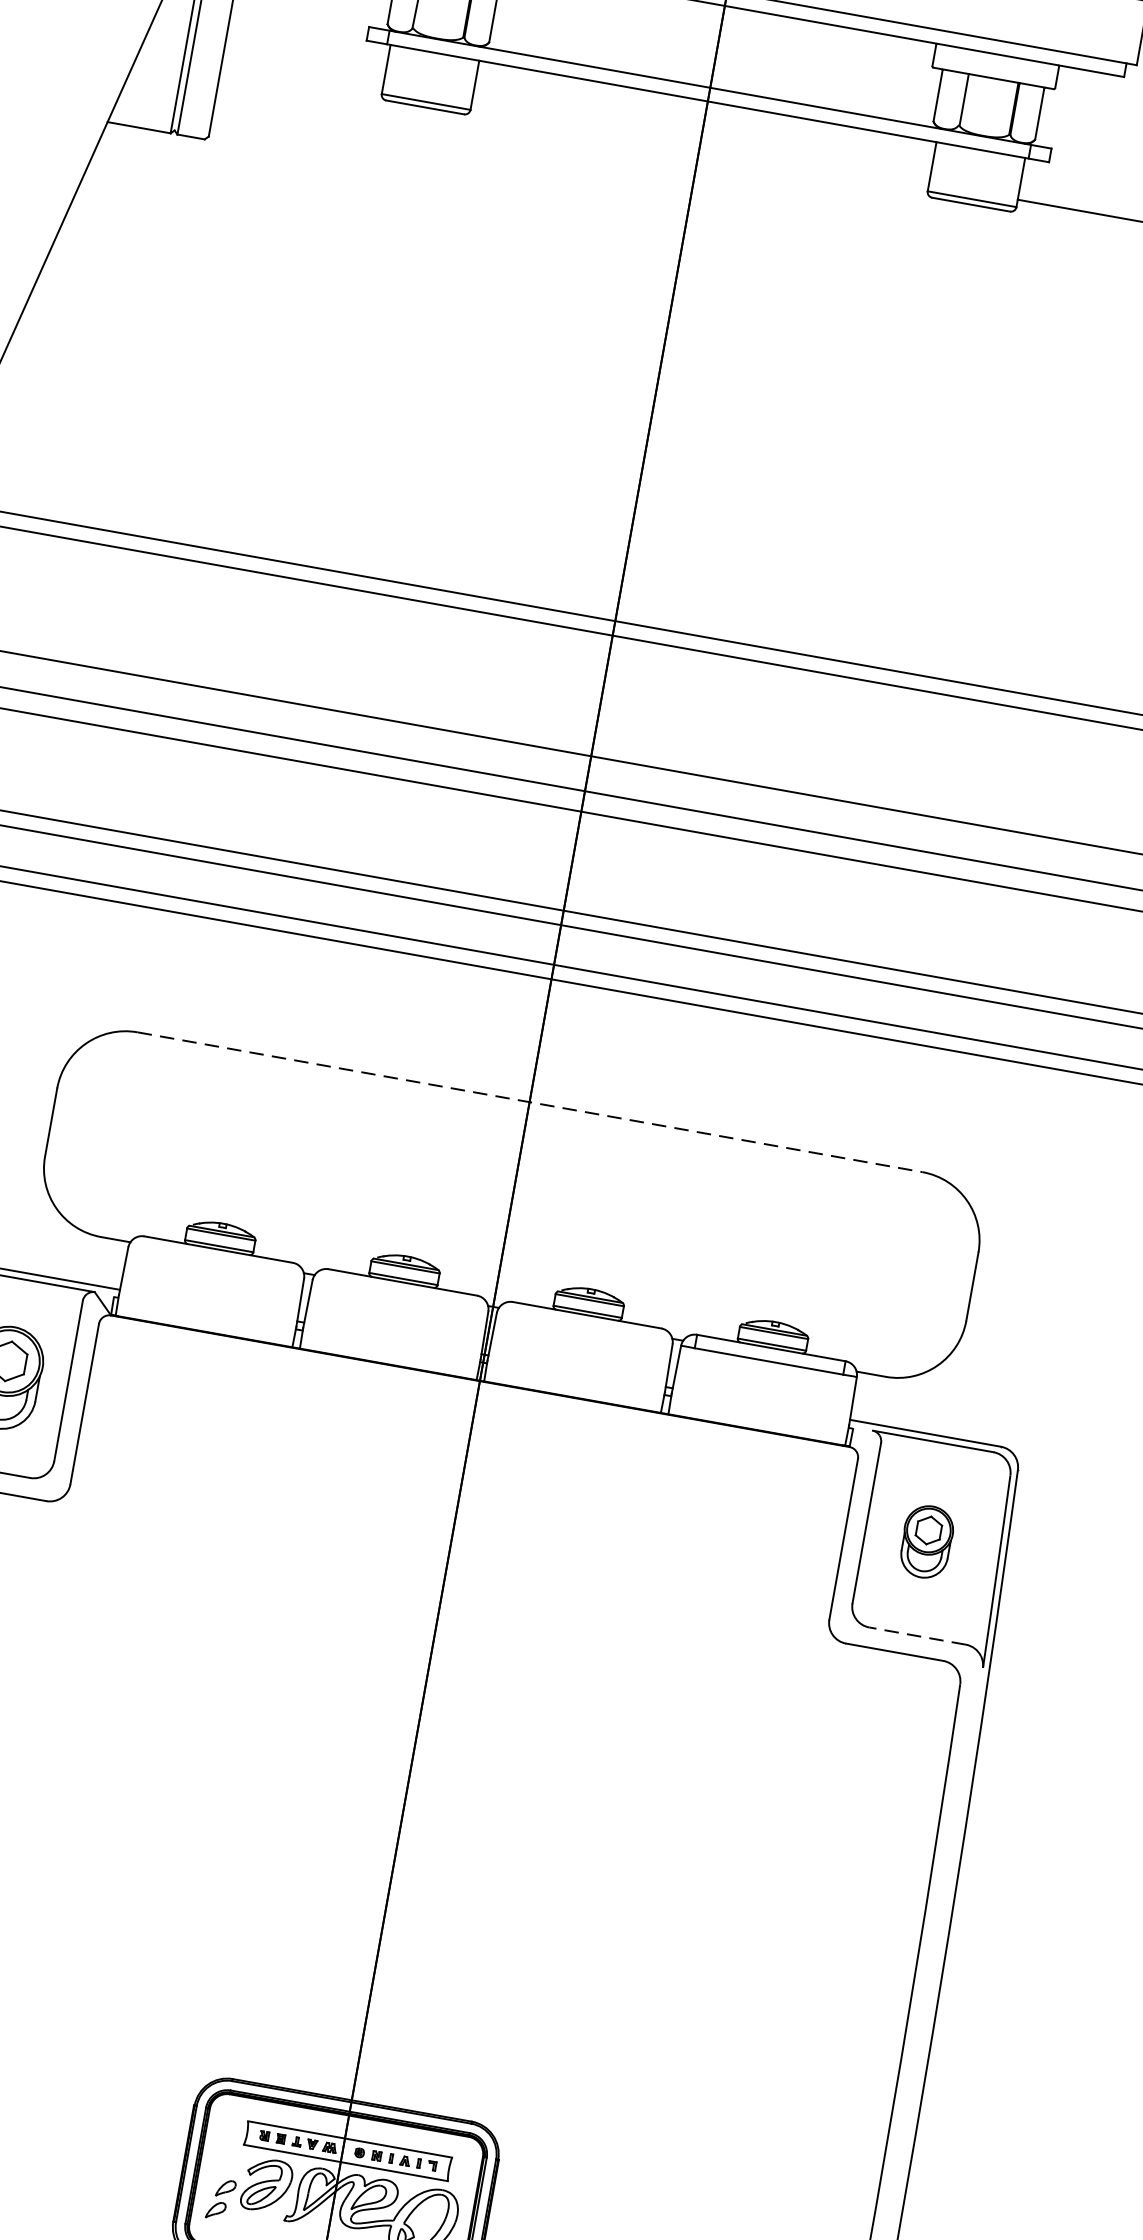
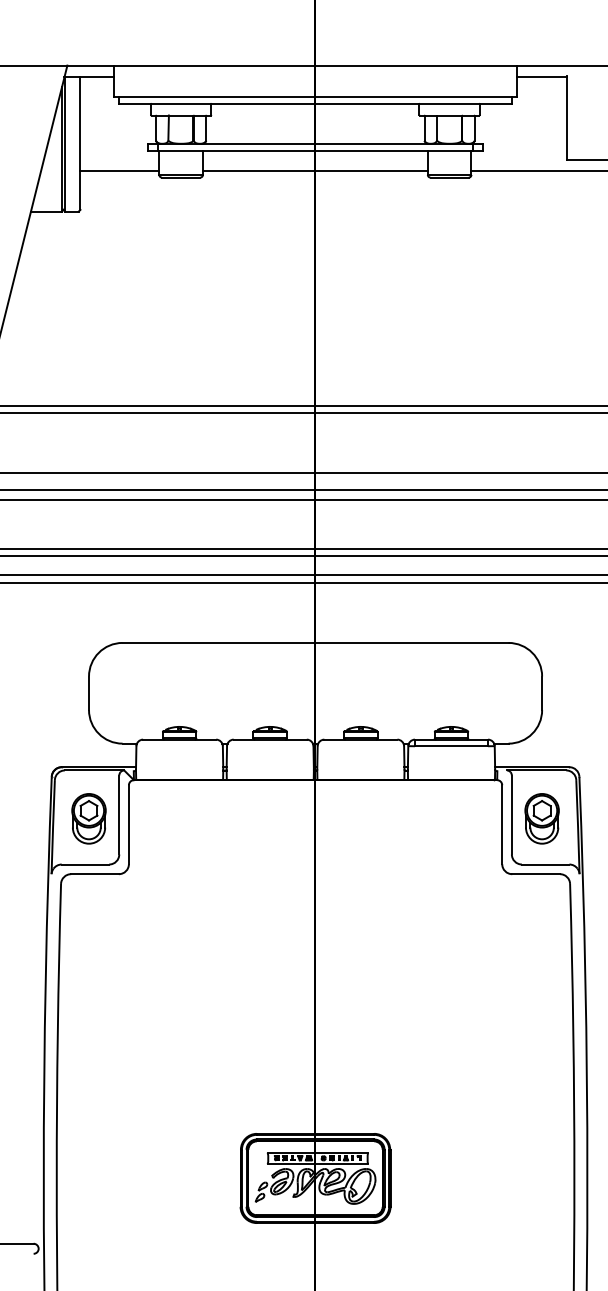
line: (302, 72) -> (119, 171), added
line: (698, 143) -> (314, 171), added
line: (530, 1101) -> (315, 642), dashed -> solid
part: (925, 1540) -> (541, 818), size x1.43
line: (917, 1635) -> (545, 864), dashed -> solid

